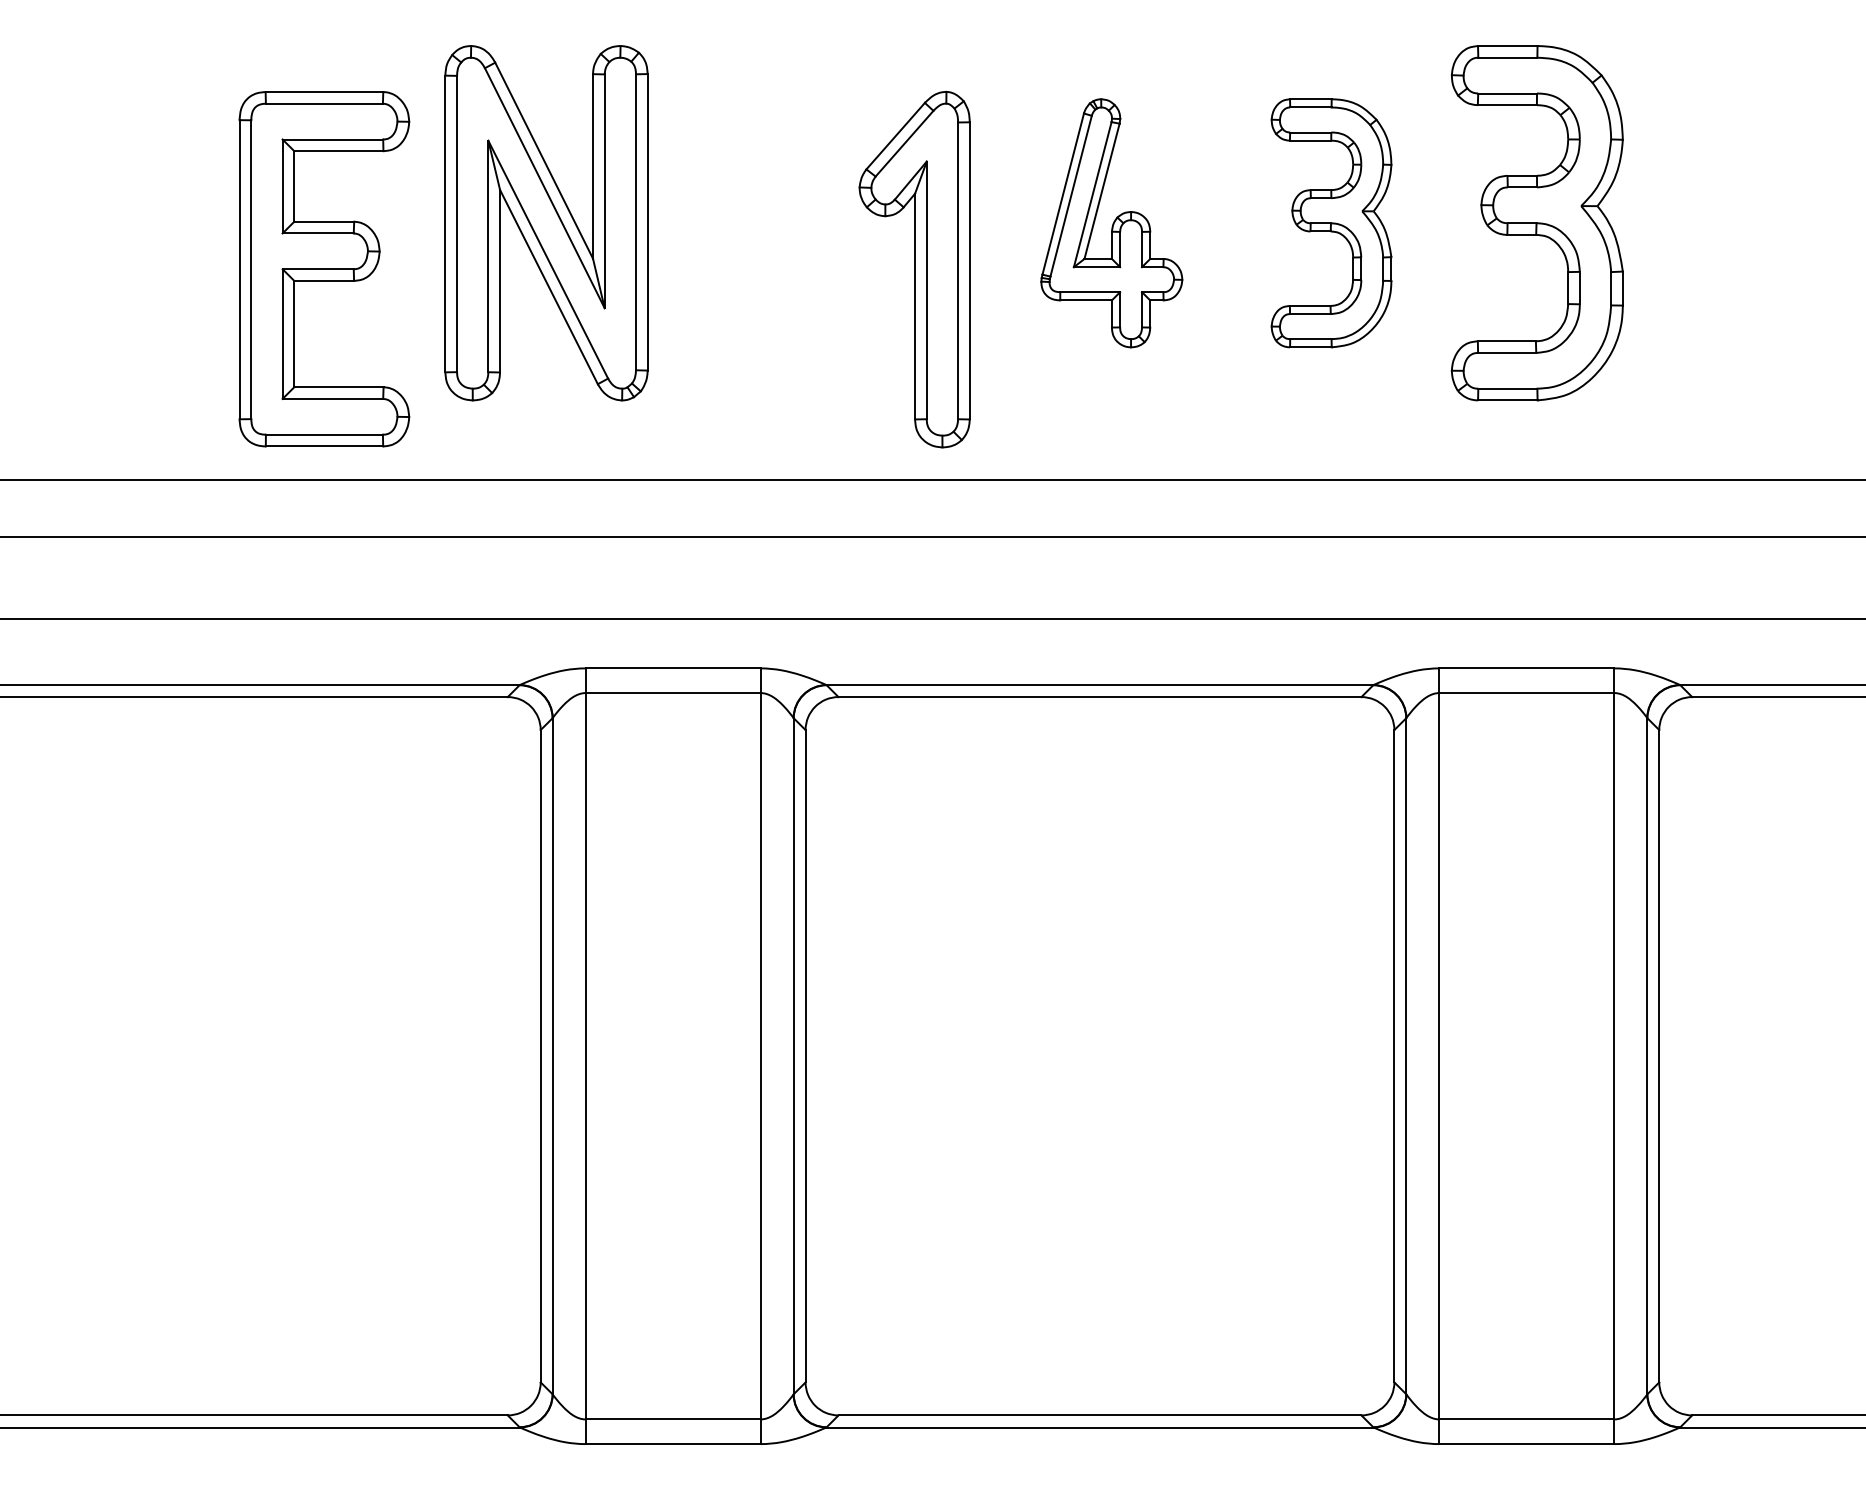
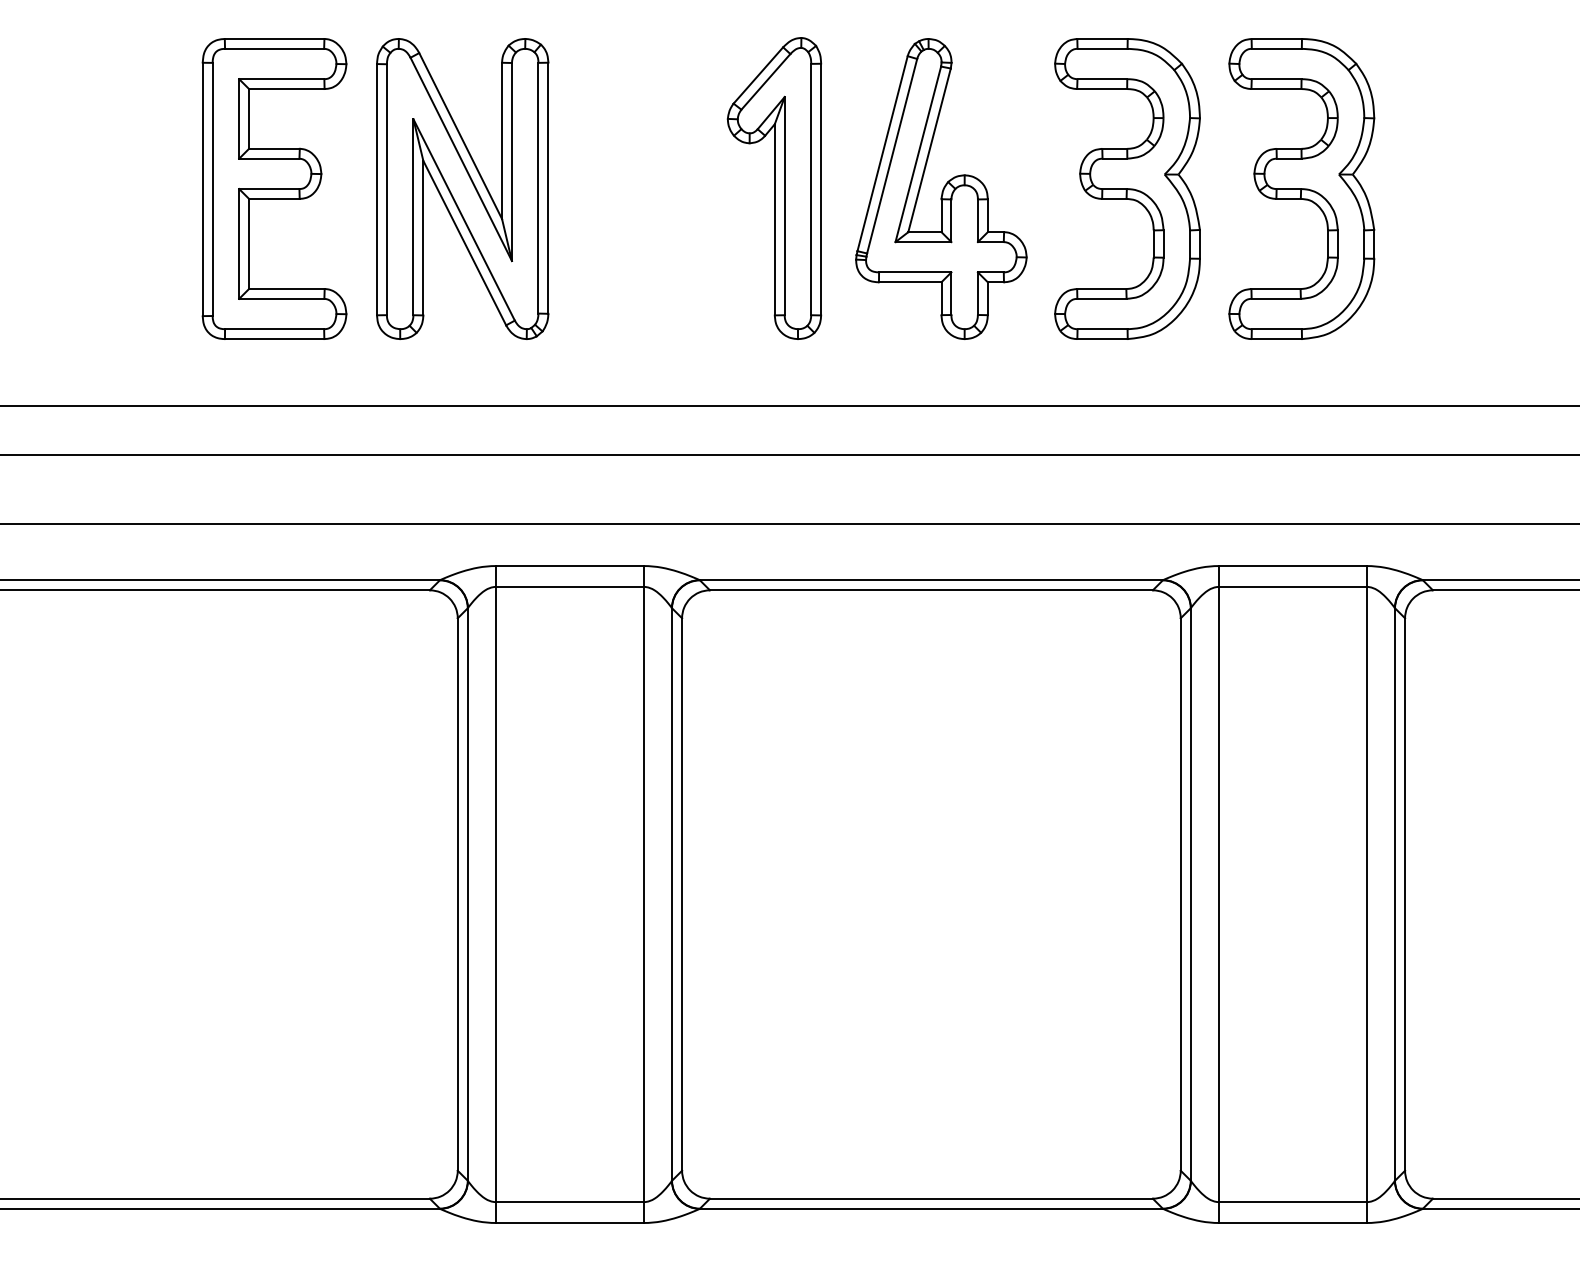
part: (1111, 223) -> (941, 189), size x1.43
part: (1331, 223) -> (1127, 189), size x1.43
part: (324, 269) -> (274, 189), moved
part: (914, 269) -> (774, 188), moved

